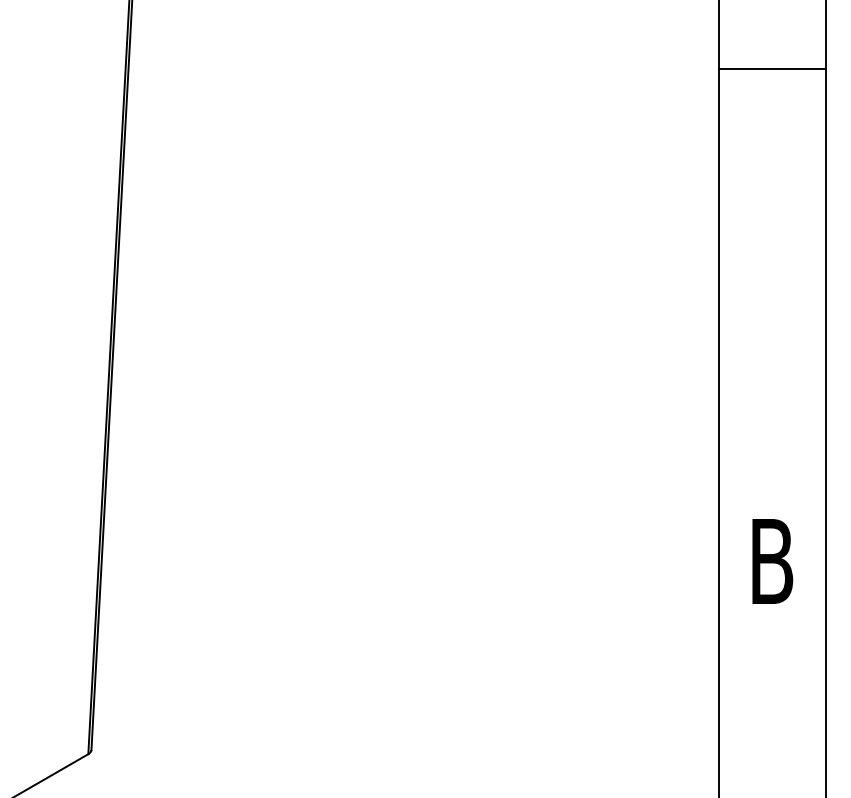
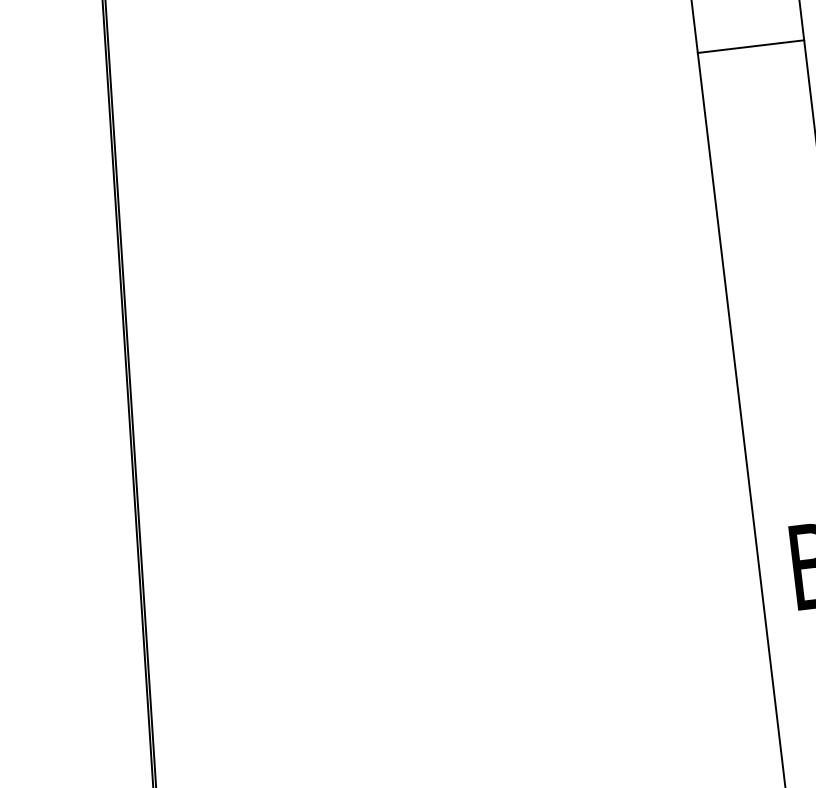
line: (771, 69) -> (750, 46), moved

